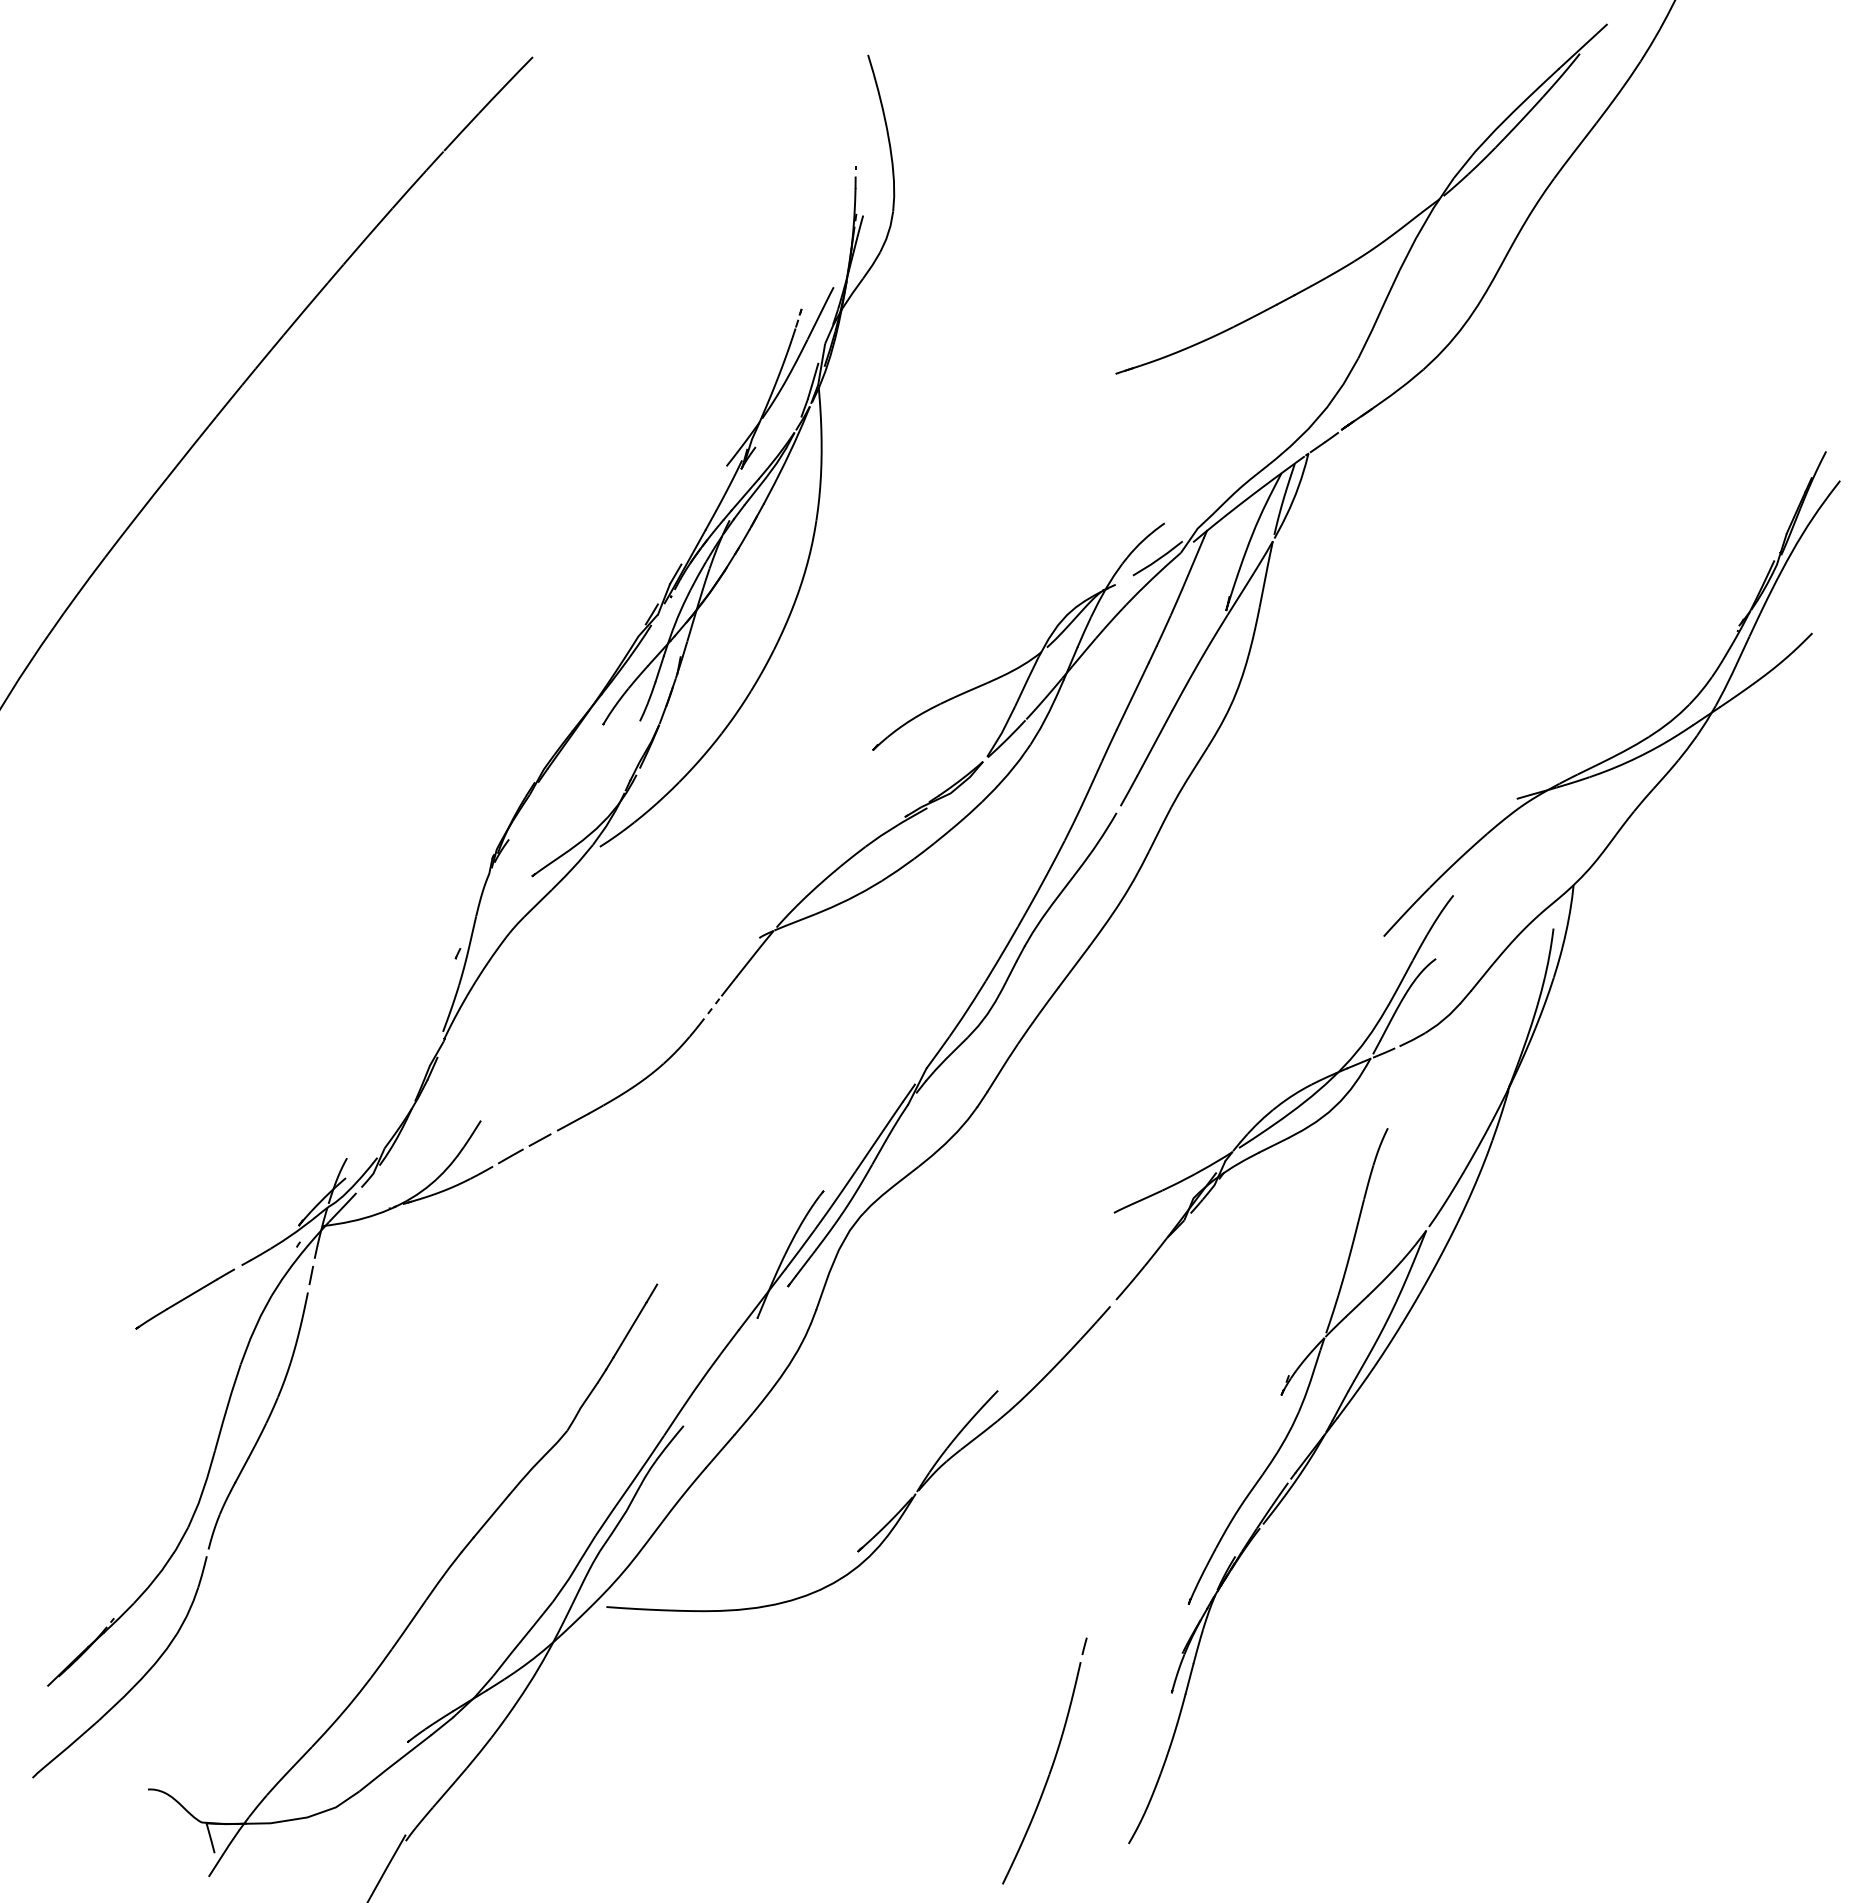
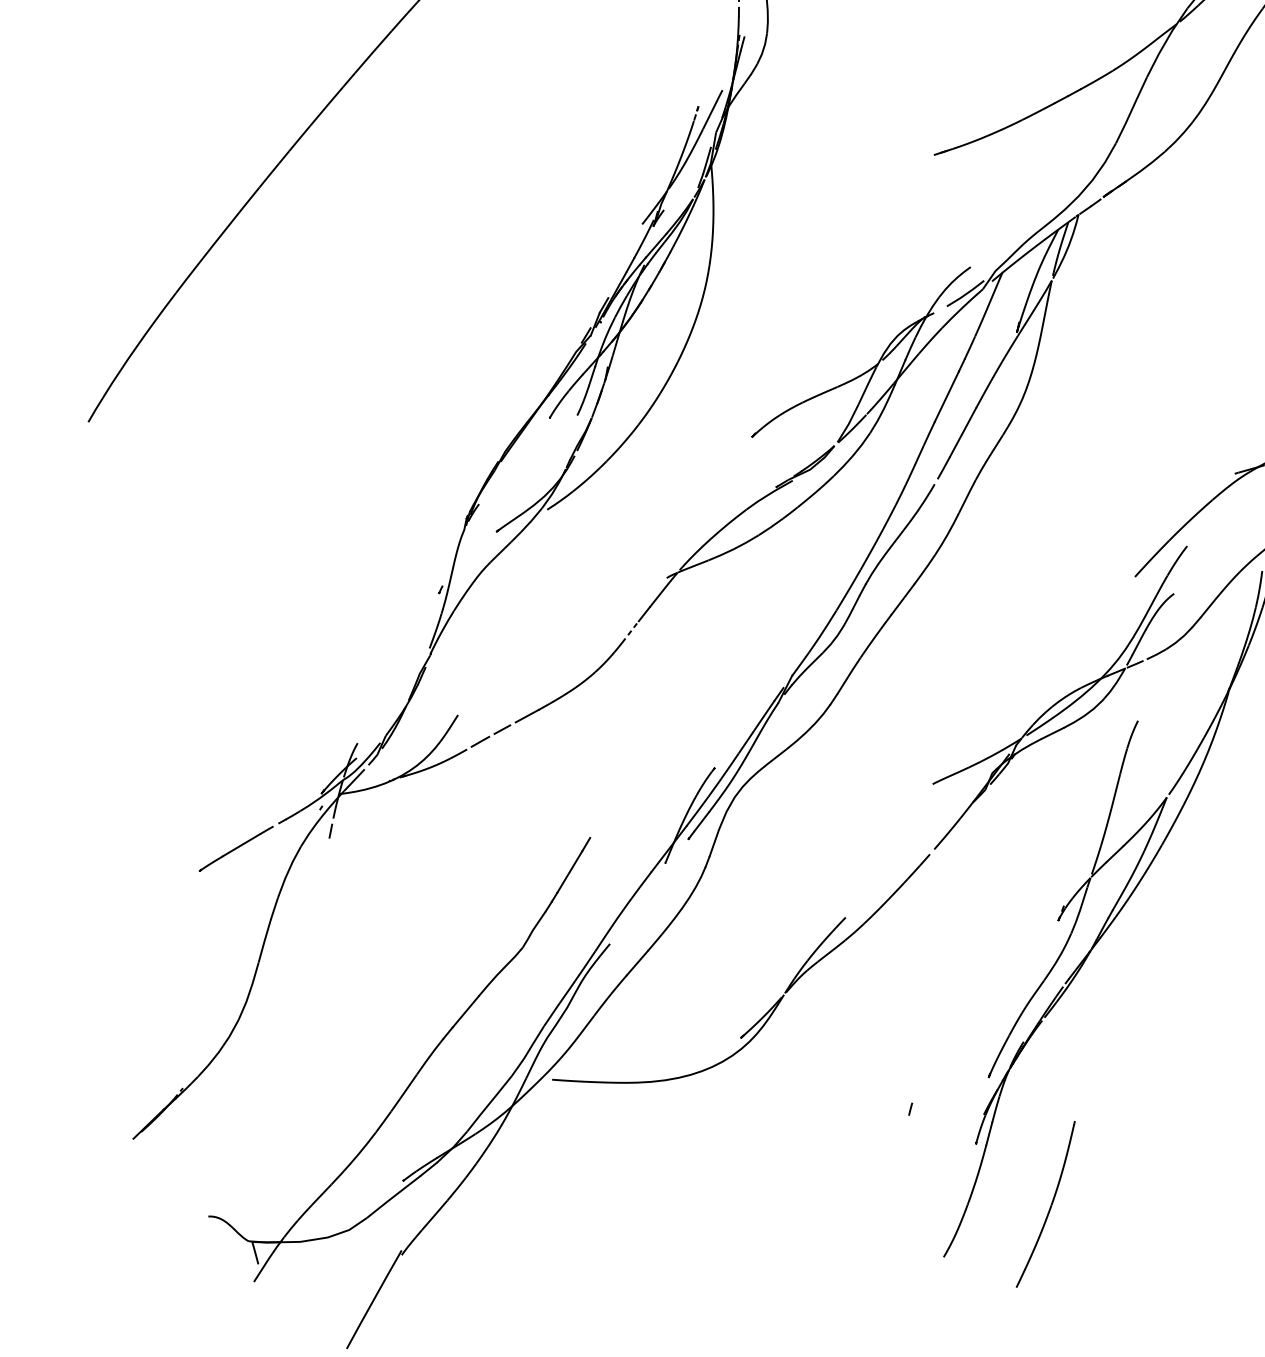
part: (207, 1548) -> (253, 1035), removed
part: (1047, 1776) -> (1050, 1206), moved

